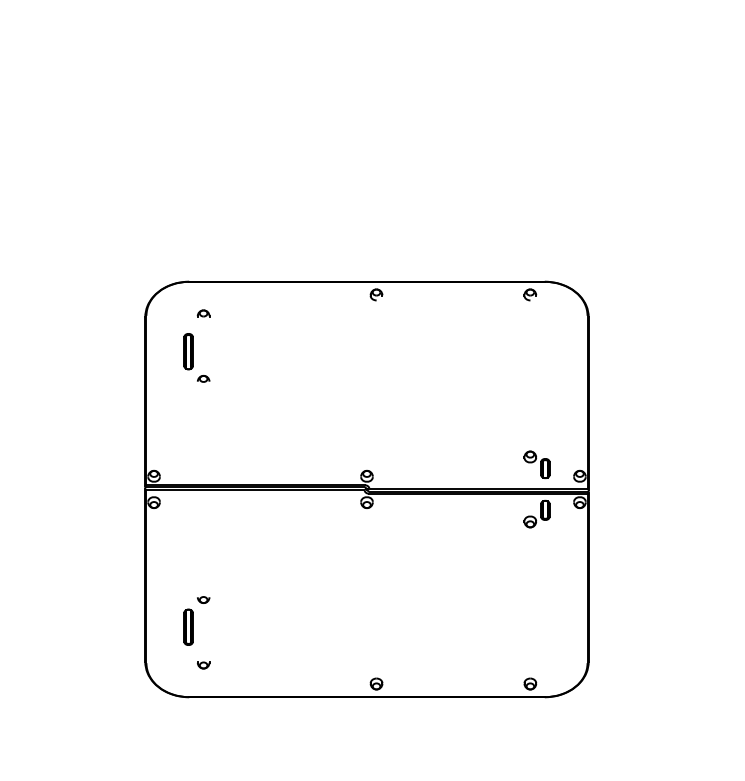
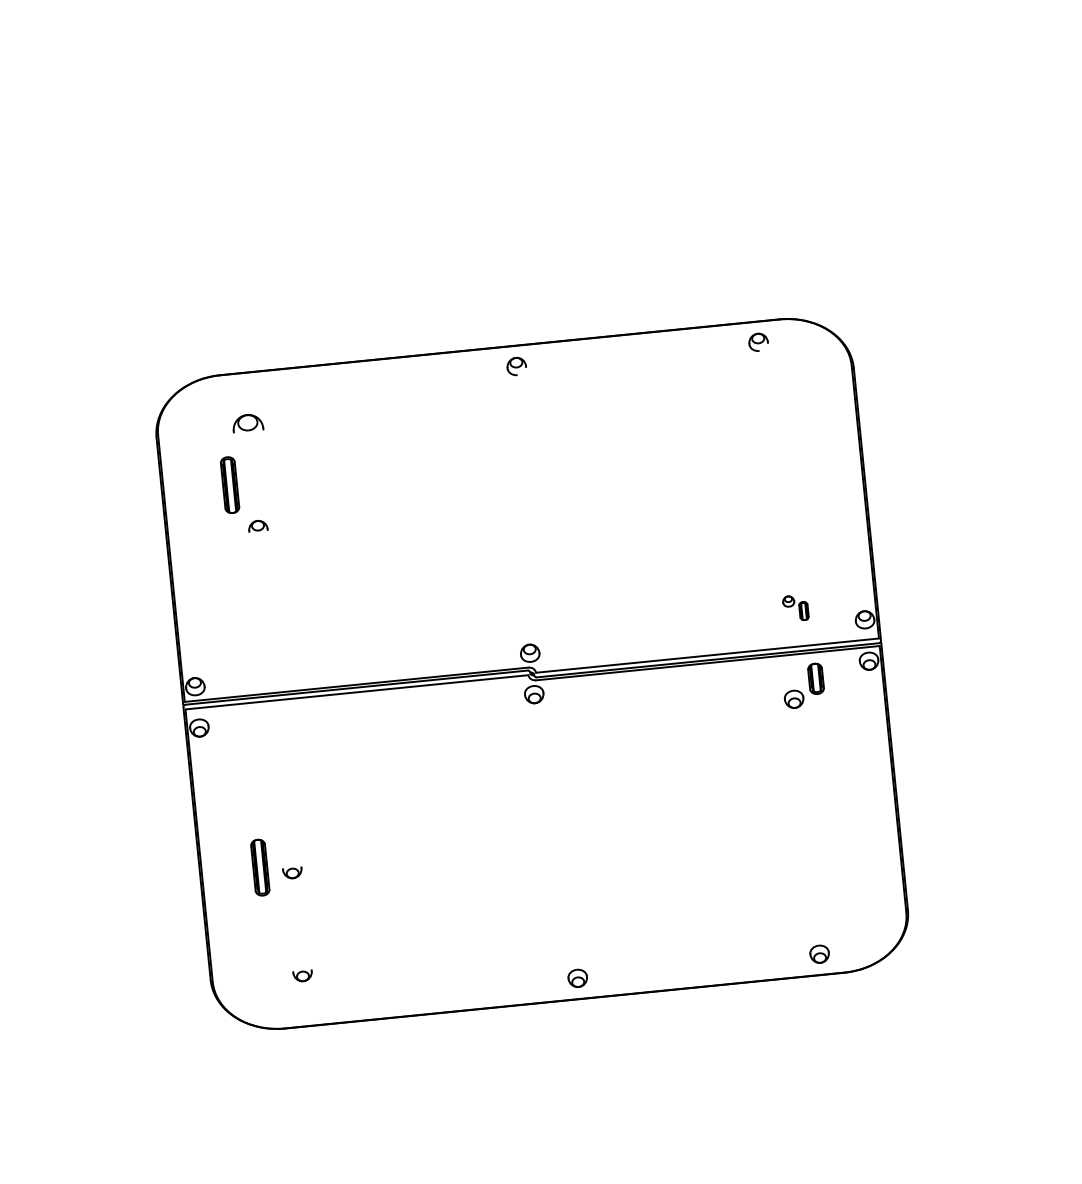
part: (203, 313) -> (247, 422), size x1.6
part: (536, 464) -> (794, 608), size x0.6
part: (188, 626) -> (260, 866), moved

